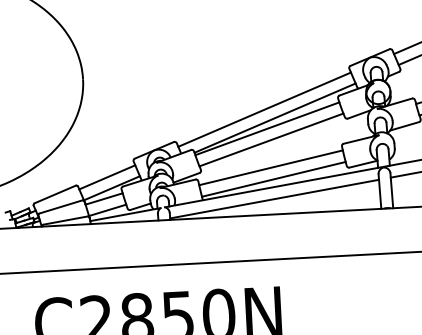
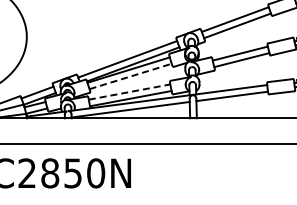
line: (272, 139) -> (131, 76), solid -> dashed
line: (272, 166) -> (130, 91), solid -> dashed

